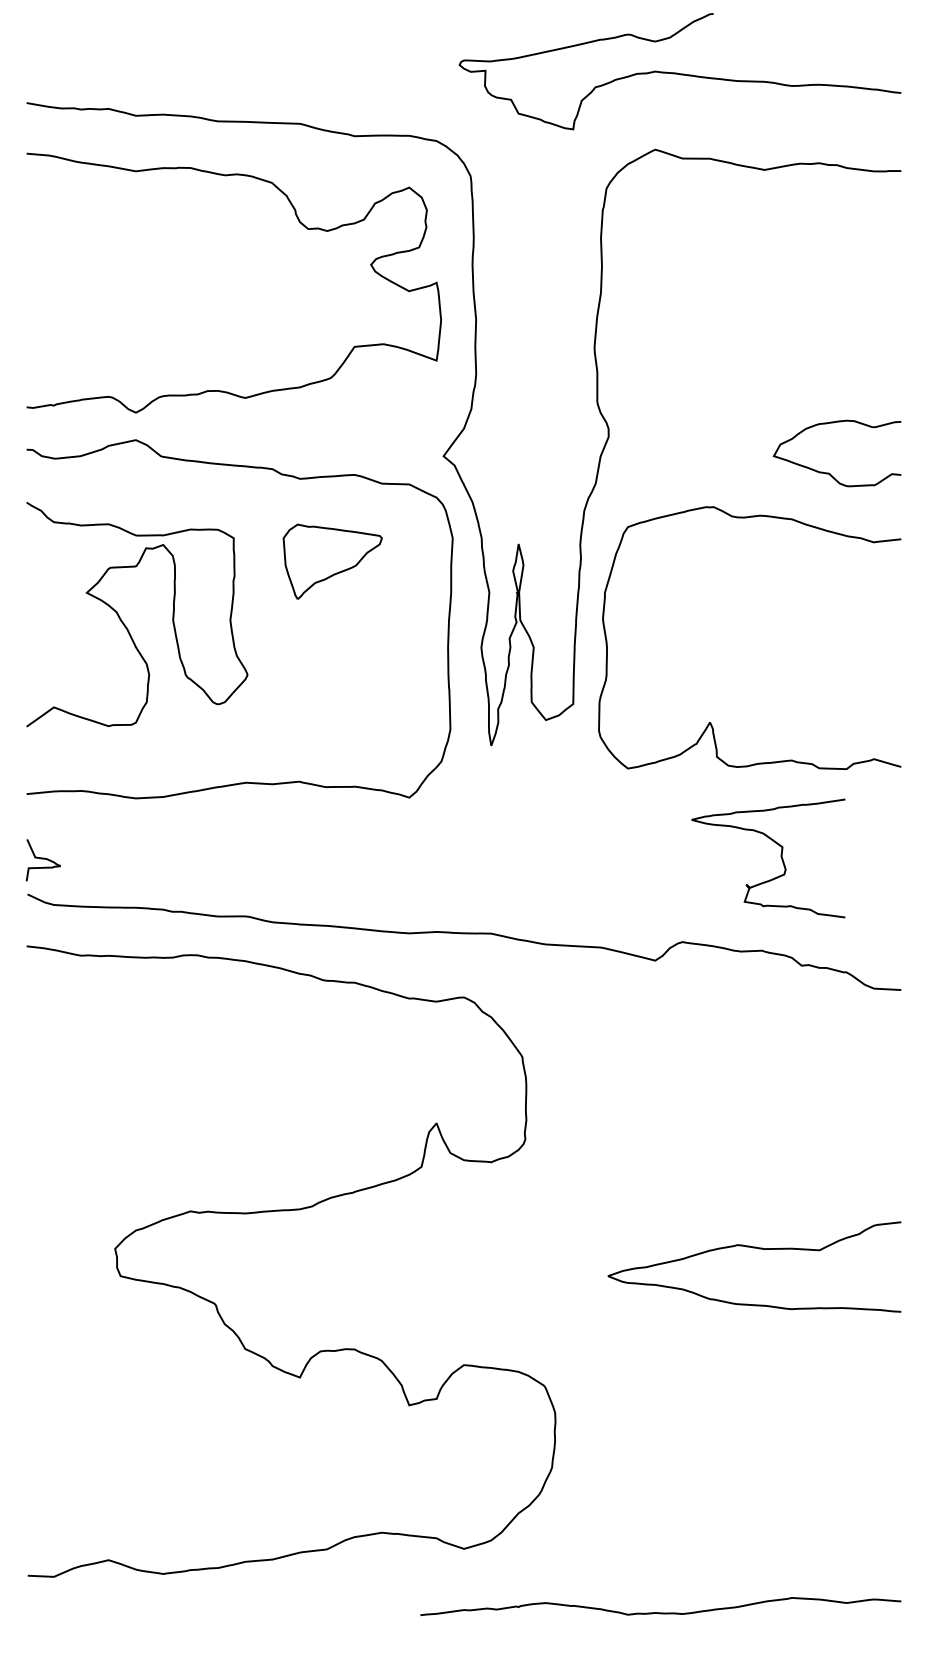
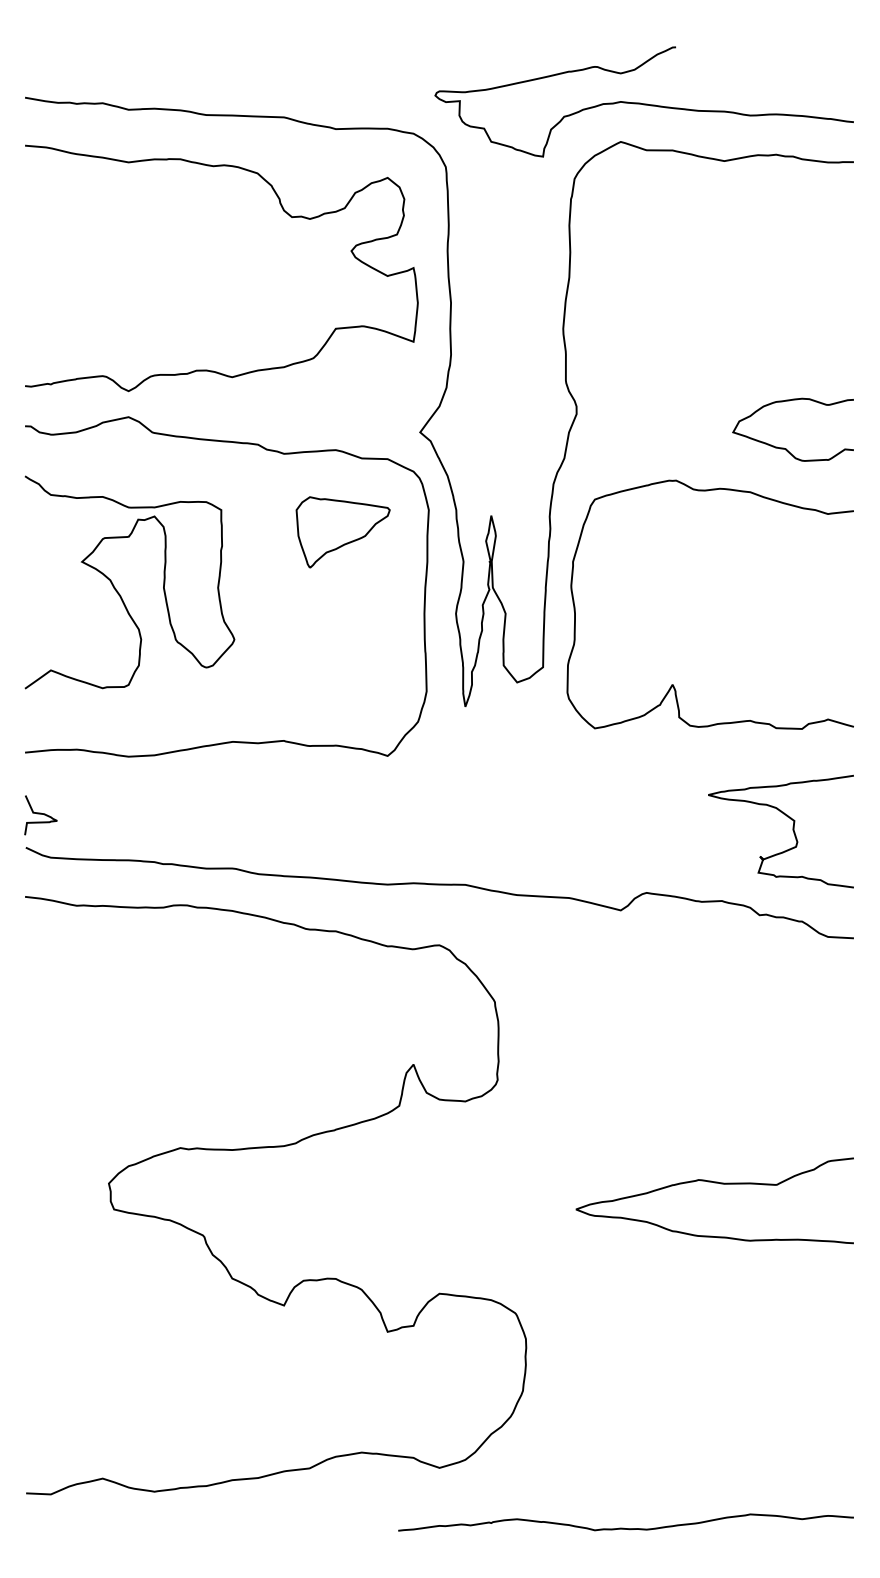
curve: (679, 73) -> (643, 103), moved
part: (332, 561) -> (342, 532), moved
curve: (780, 857) -> (792, 830), moved

